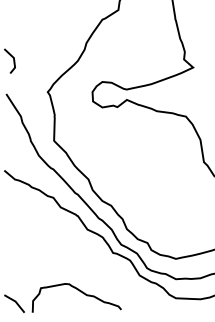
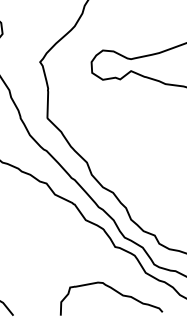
curve: (80, 292) -> (115, 292), moved

